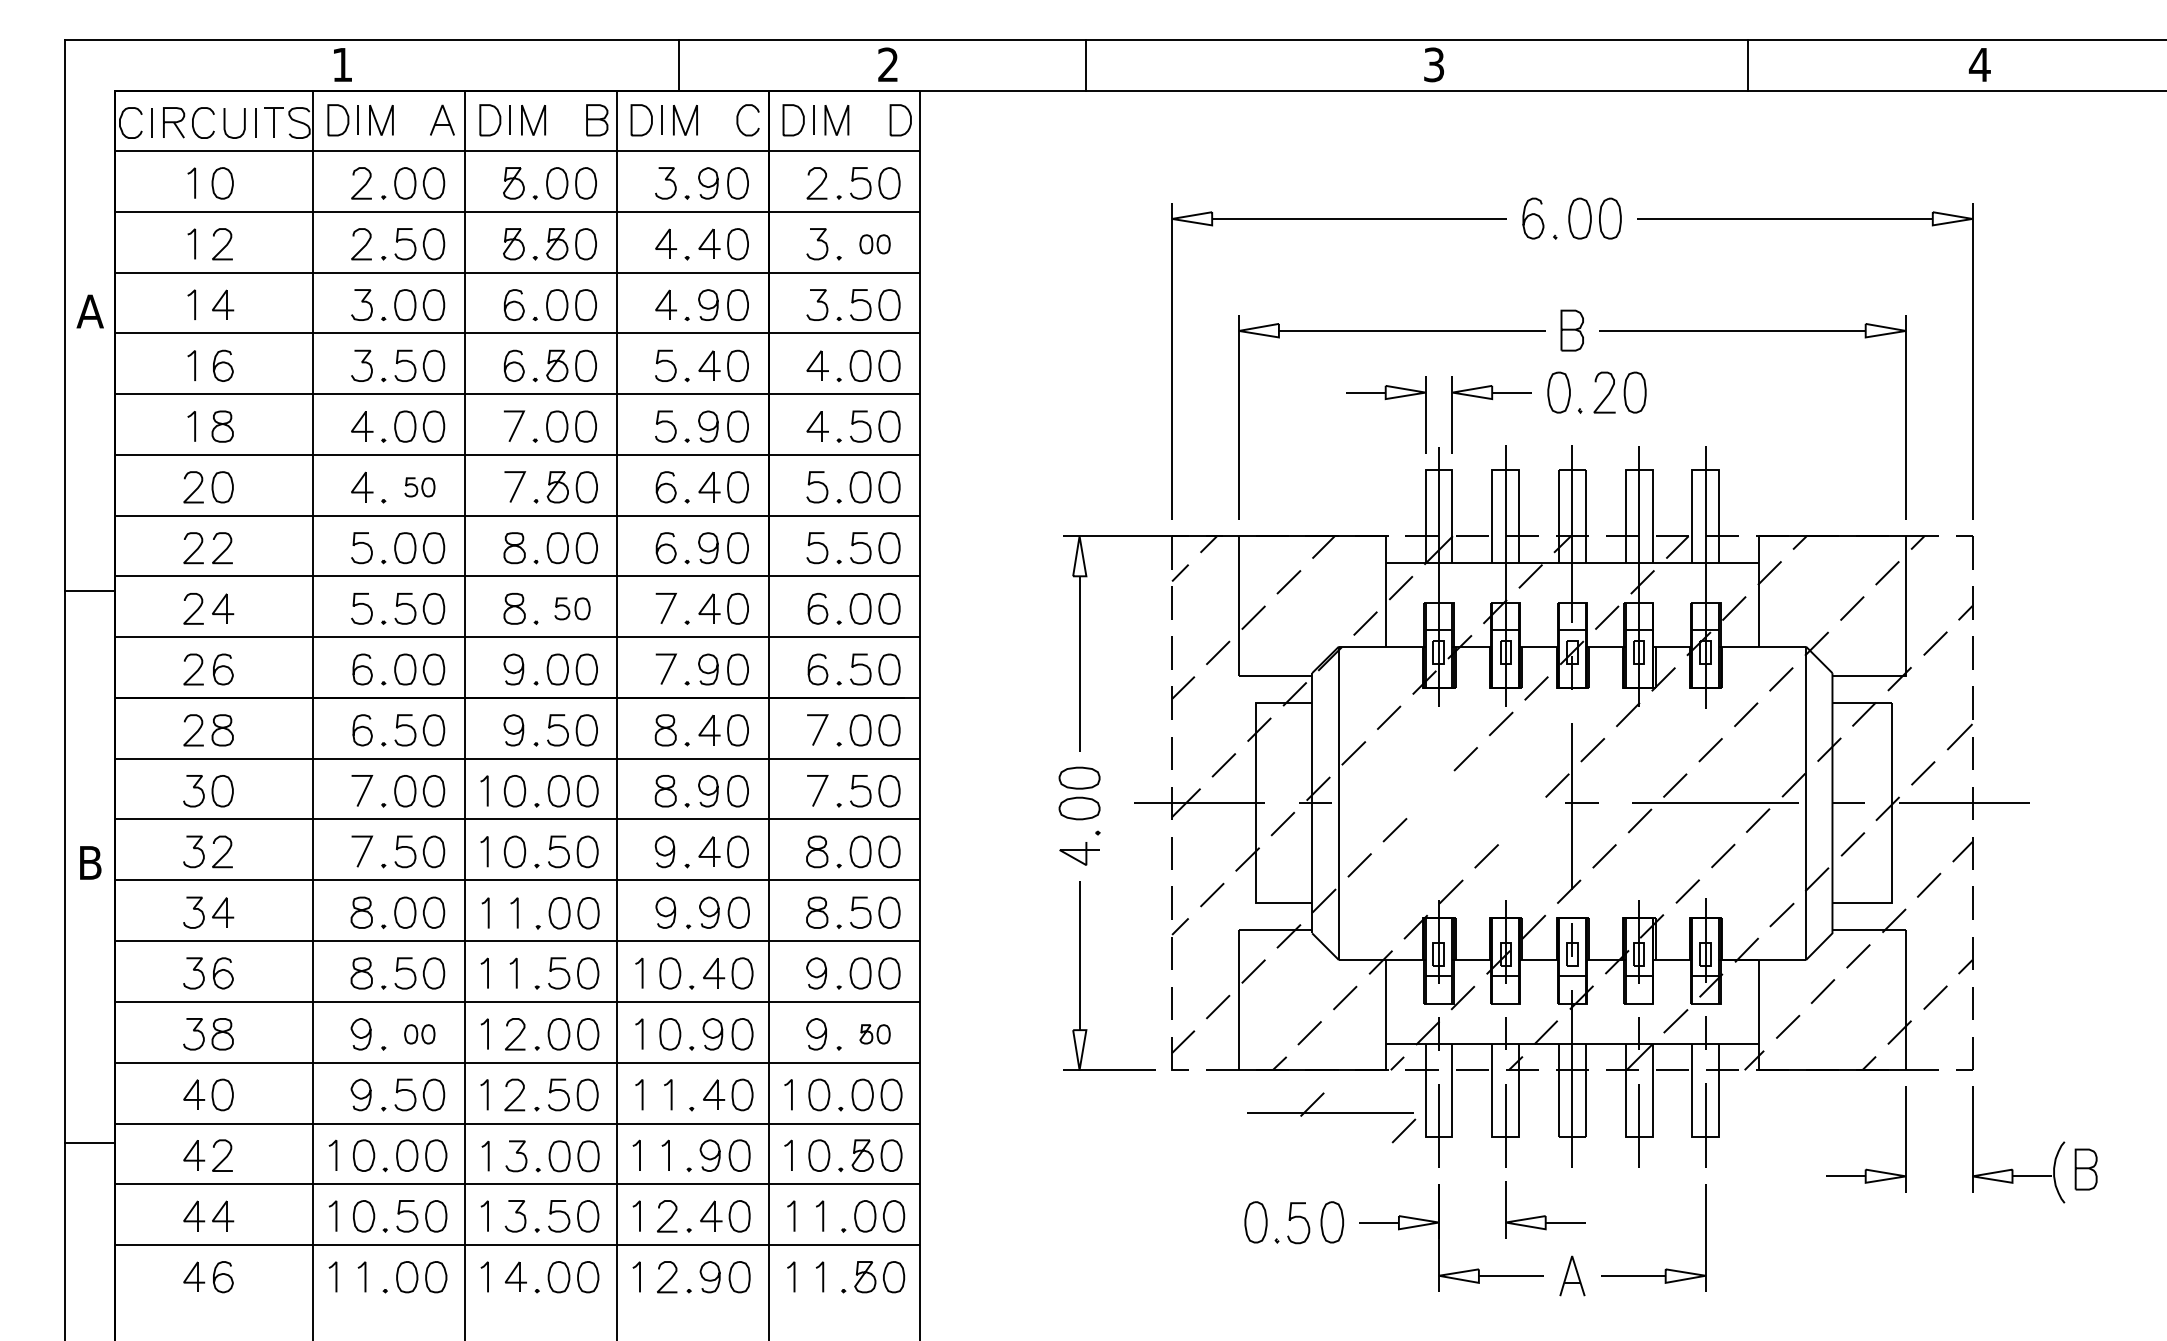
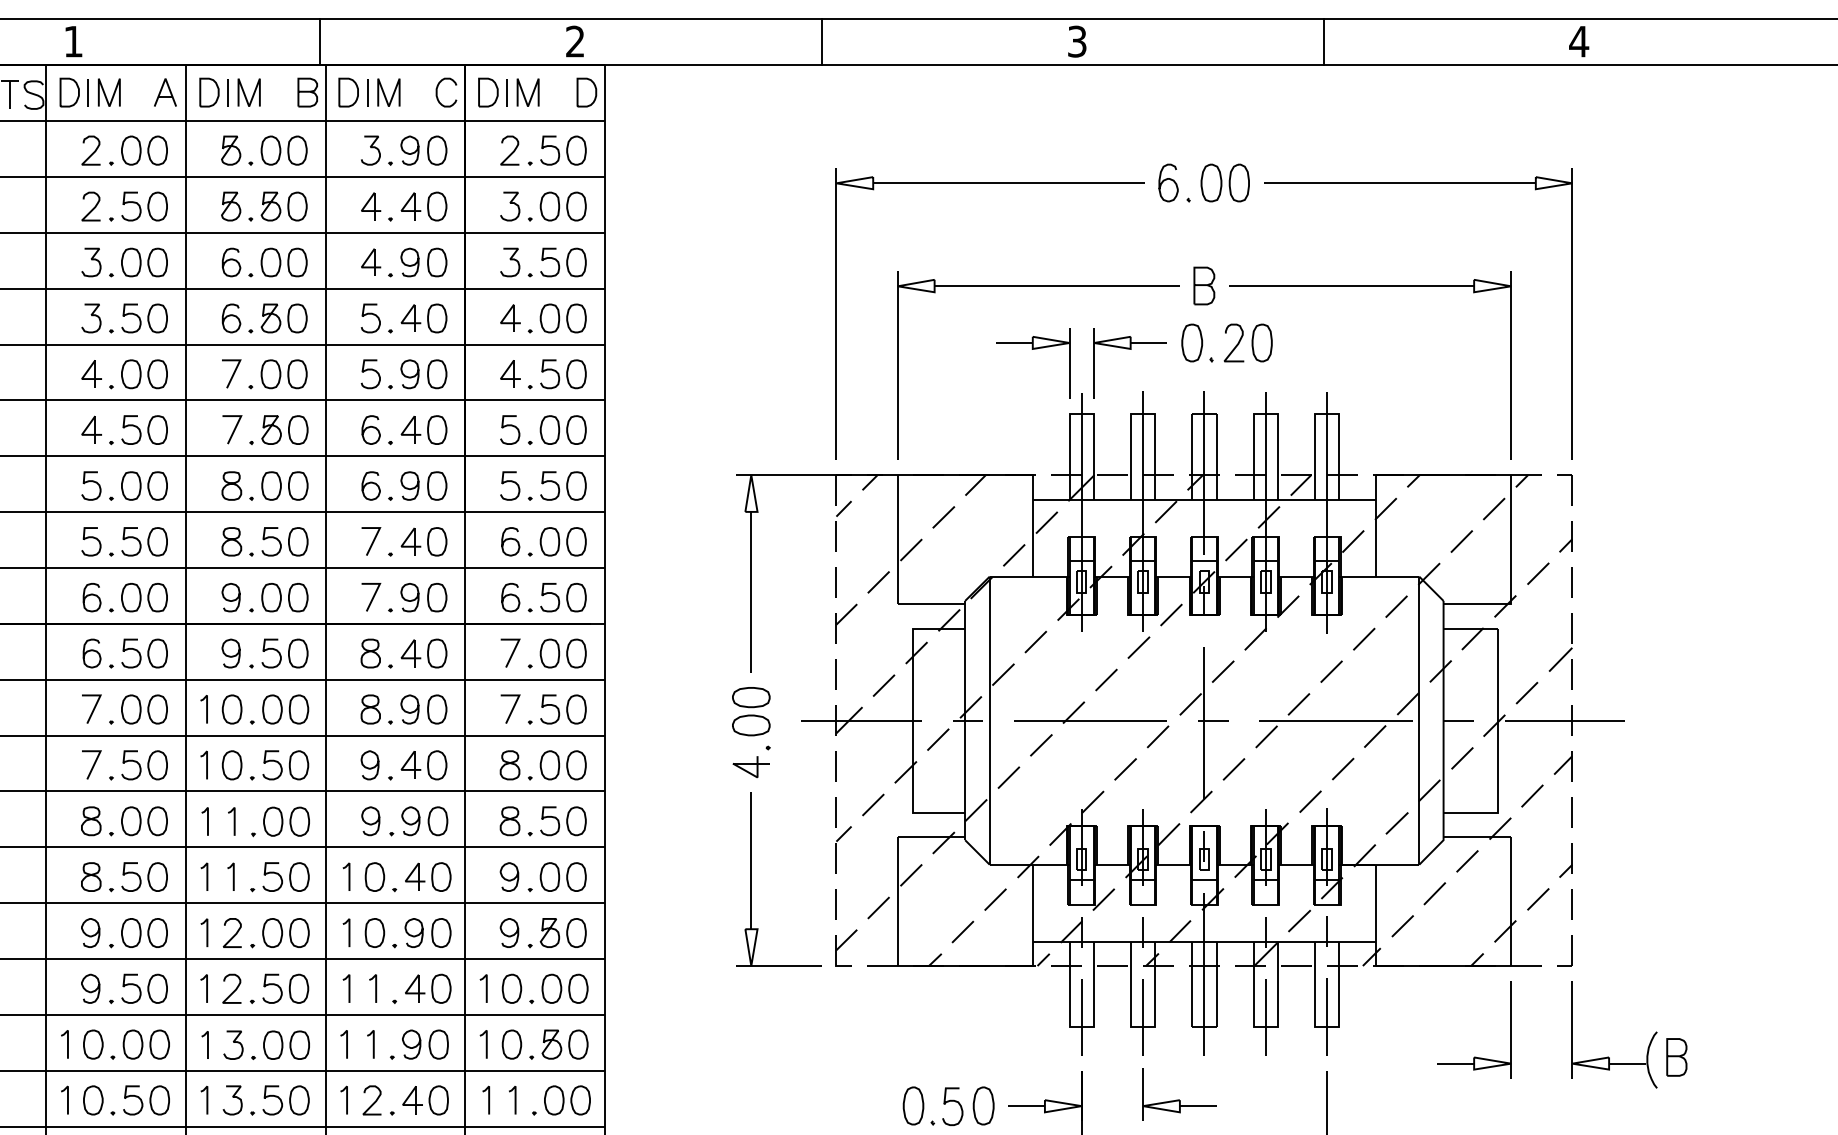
line: (678, 65) -> (319, 42), moved
line: (1085, 65) -> (822, 42), moved
line: (1748, 65) -> (1324, 42), moved
part: (874, 244) -> (562, 206), size x1.67
part: (419, 487) -> (144, 430), size x1.67
part: (572, 608) -> (285, 541), size x1.43
part: (419, 1034) -> (144, 933), size x1.67
part: (874, 1034) -> (562, 933), size x1.67
part: (1331, 1117) -> (1091, 724), moved

